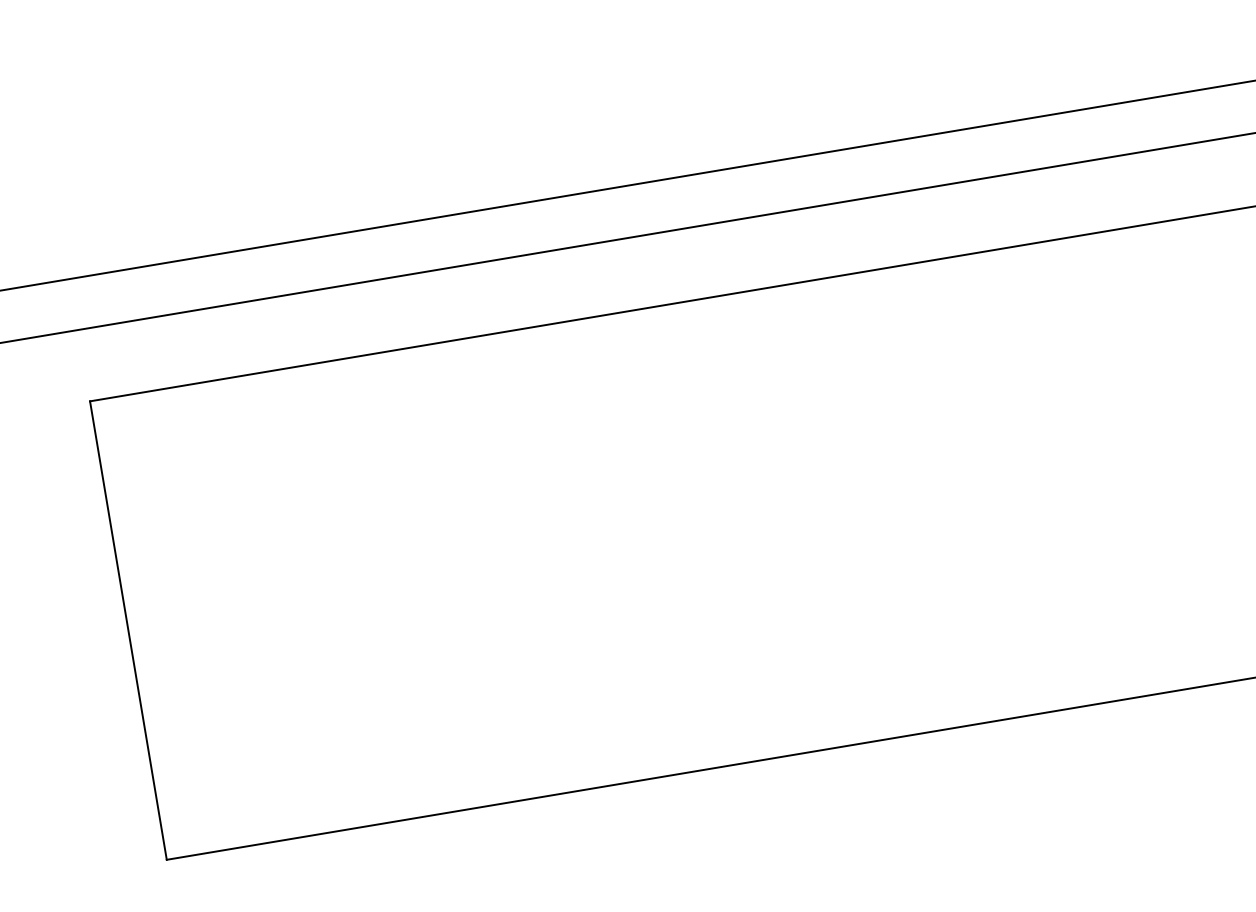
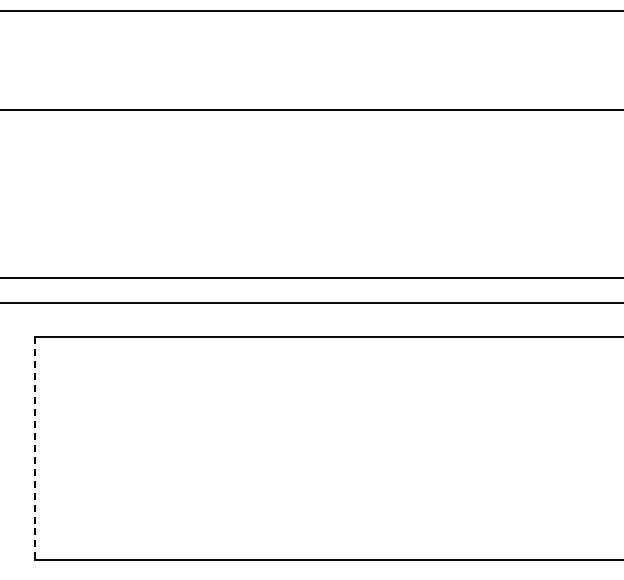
line: (129, 632) -> (35, 449), solid -> dashed

